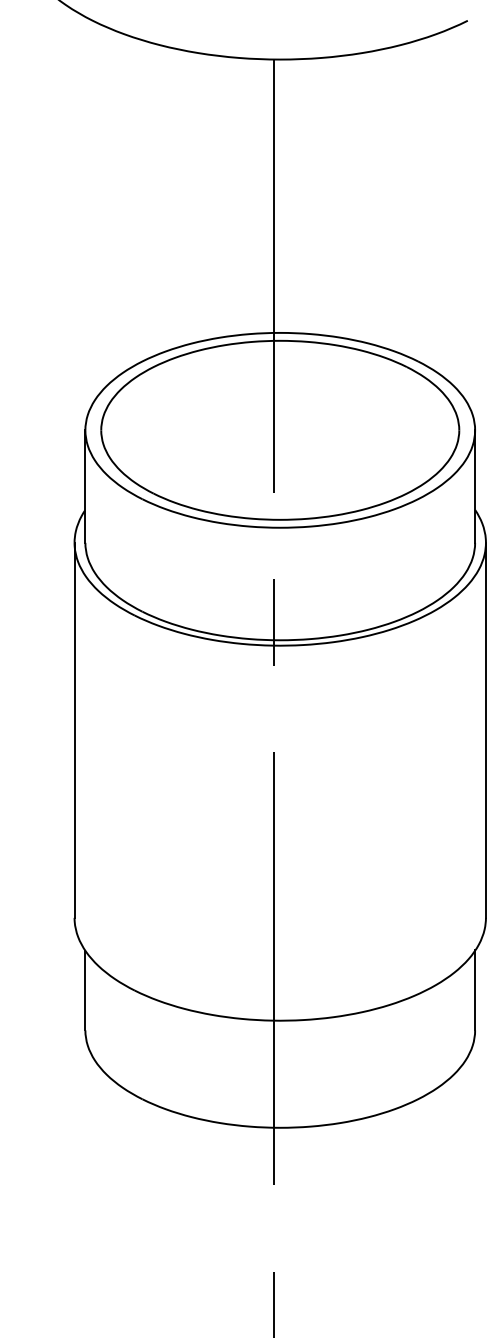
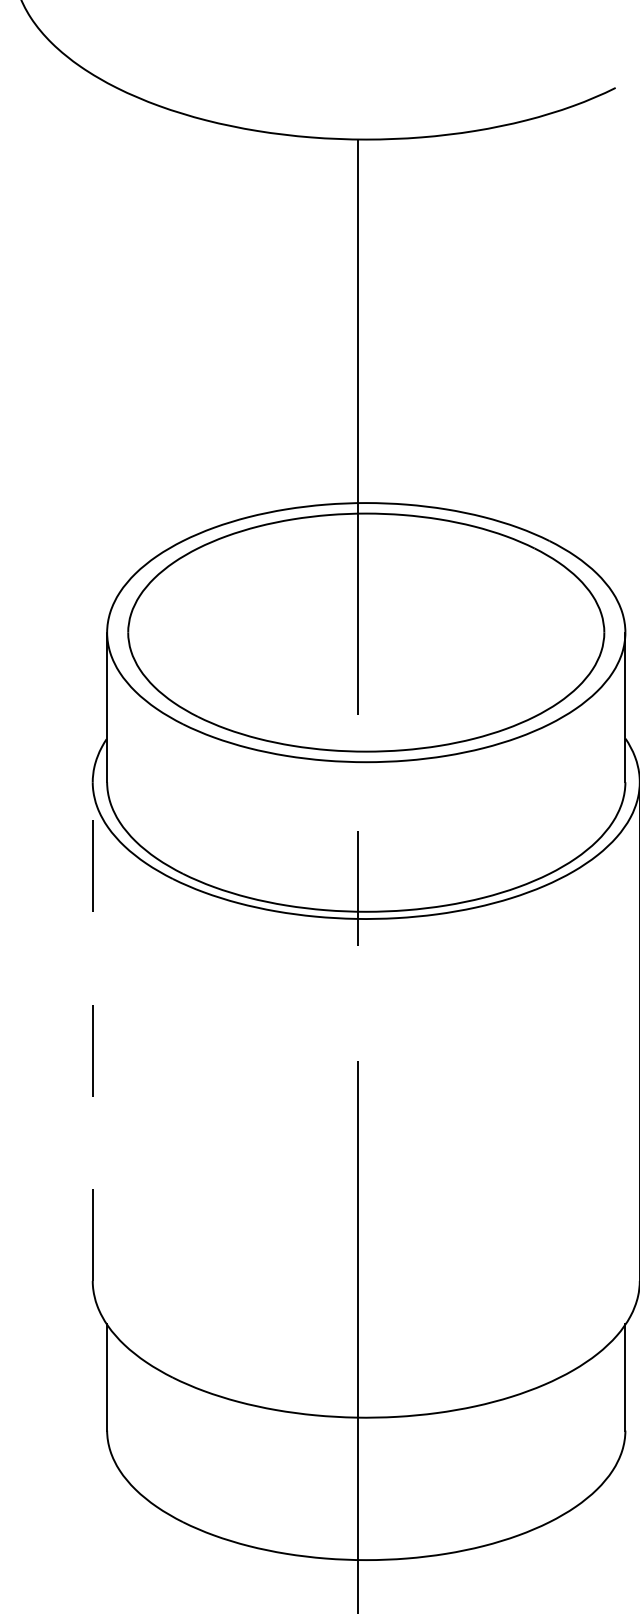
line: (74, 730) -> (92, 1031), solid -> dashed

